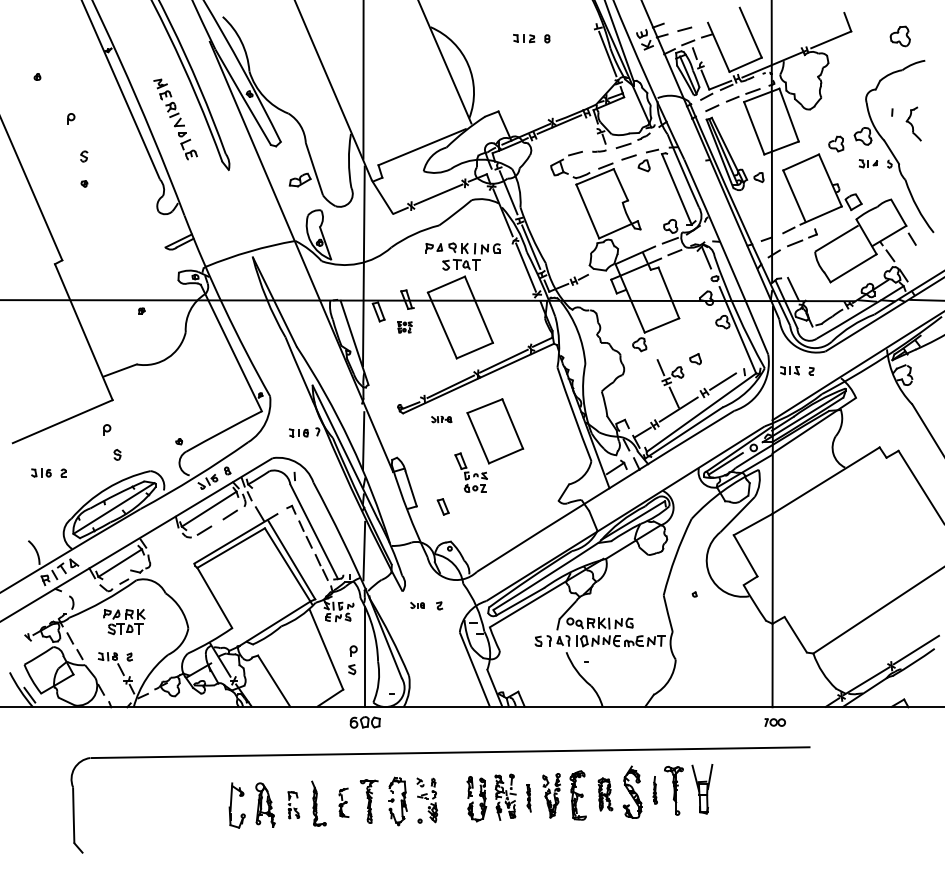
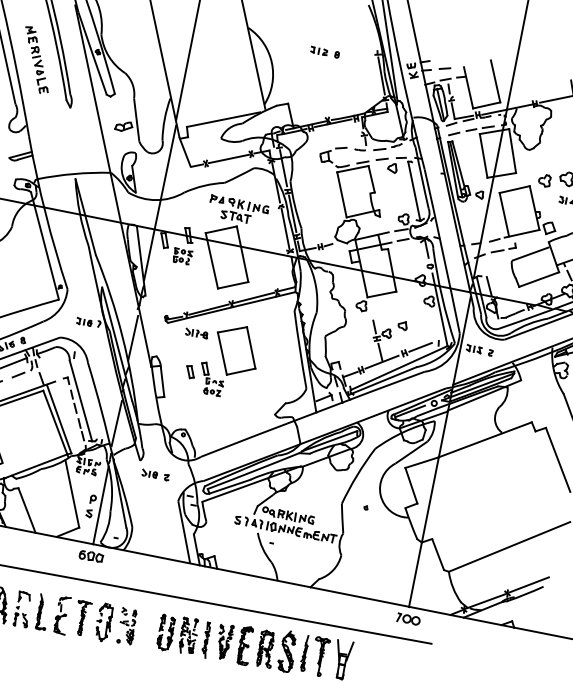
part: (404, 327) -> (182, 256), size x1.67
part: (441, 419) -> (196, 333), size x1.43
part: (442, 506) -> (190, 371), moved
part: (417, 605) -> (149, 473), size x1.43
part: (775, 722) -> (408, 619), size x1.43
part: (655, 790) -> (305, 653), size x1.67
part: (605, 794) -> (266, 649), size x1.43
part: (528, 798) -> (206, 640), size x1.67
part: (343, 802) -> (62, 615), size x1.67
part: (293, 804) -> (23, 608), size x1.67

